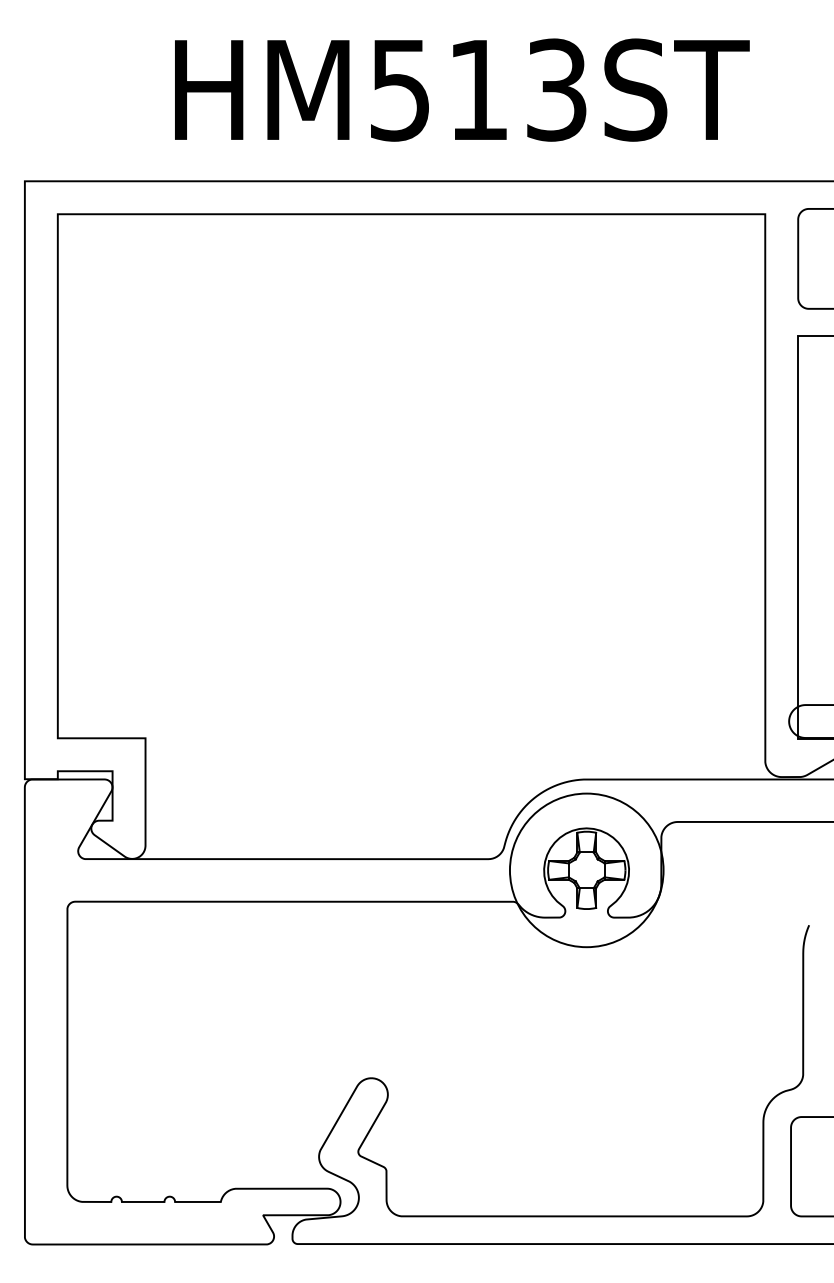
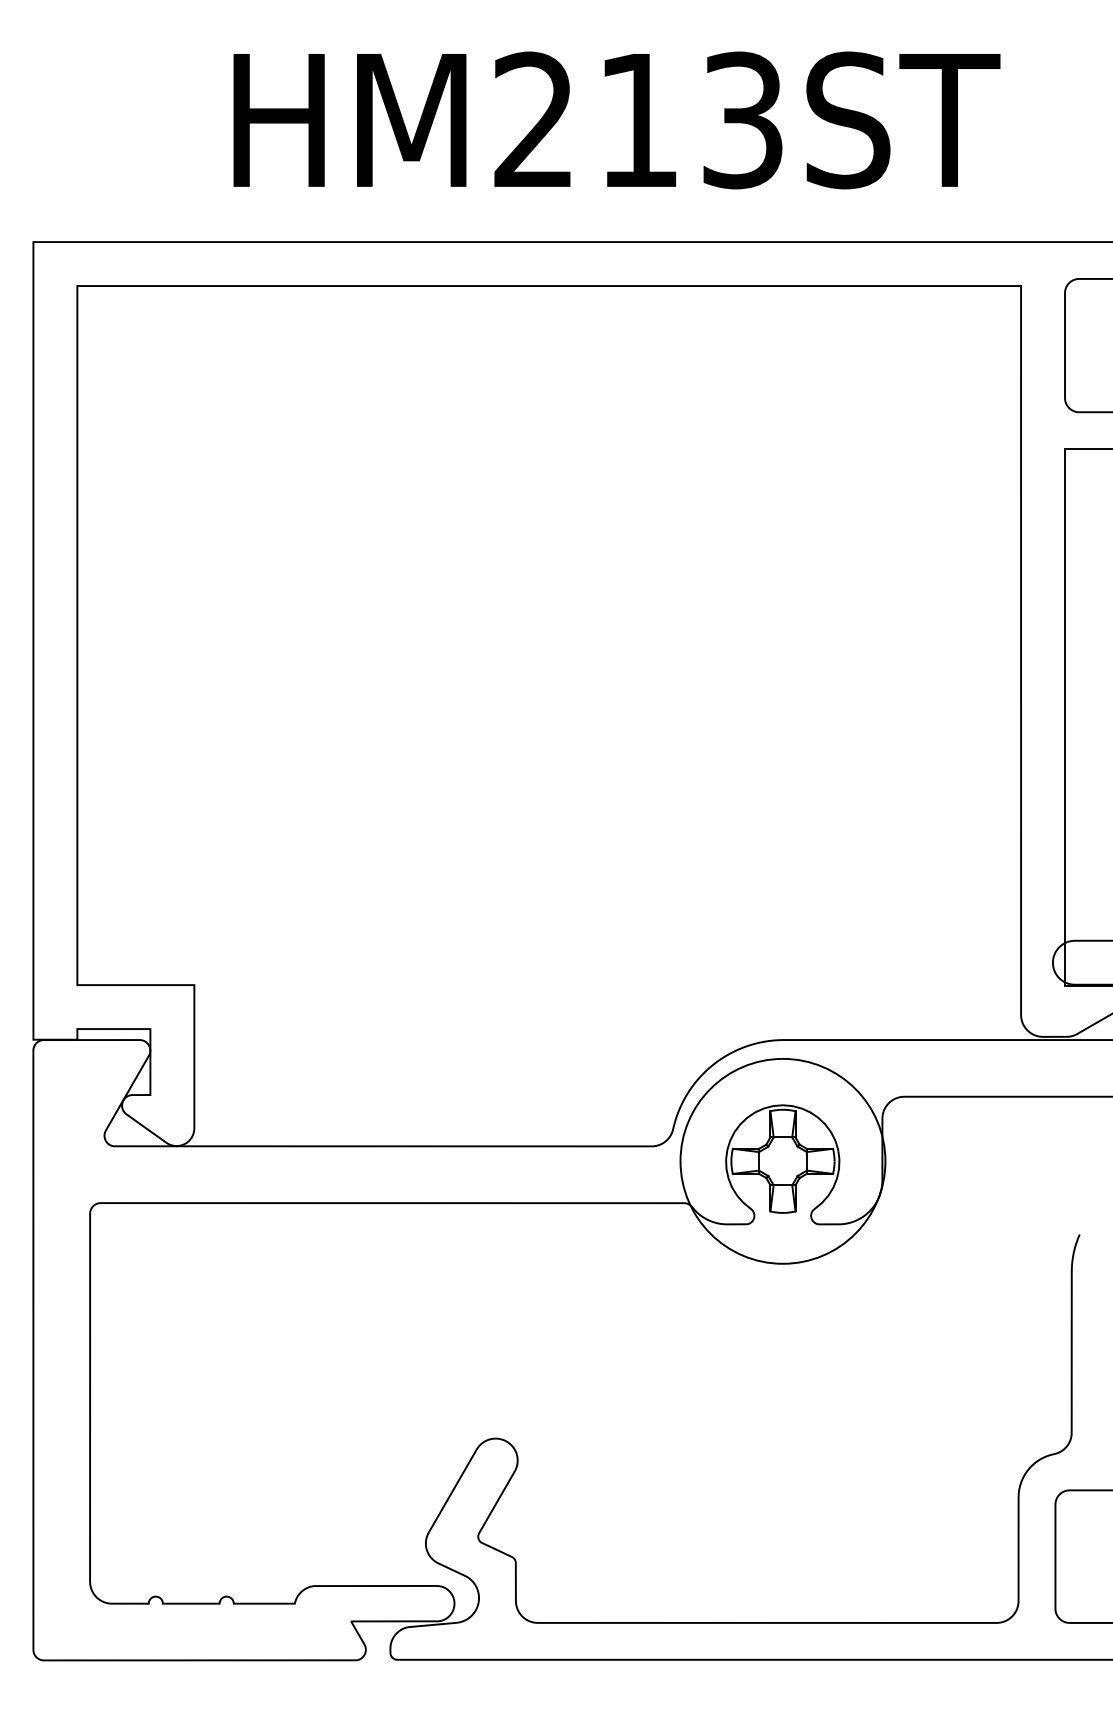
text: (399, 89) -> (533, 119), HM513ST -> HM213ST

